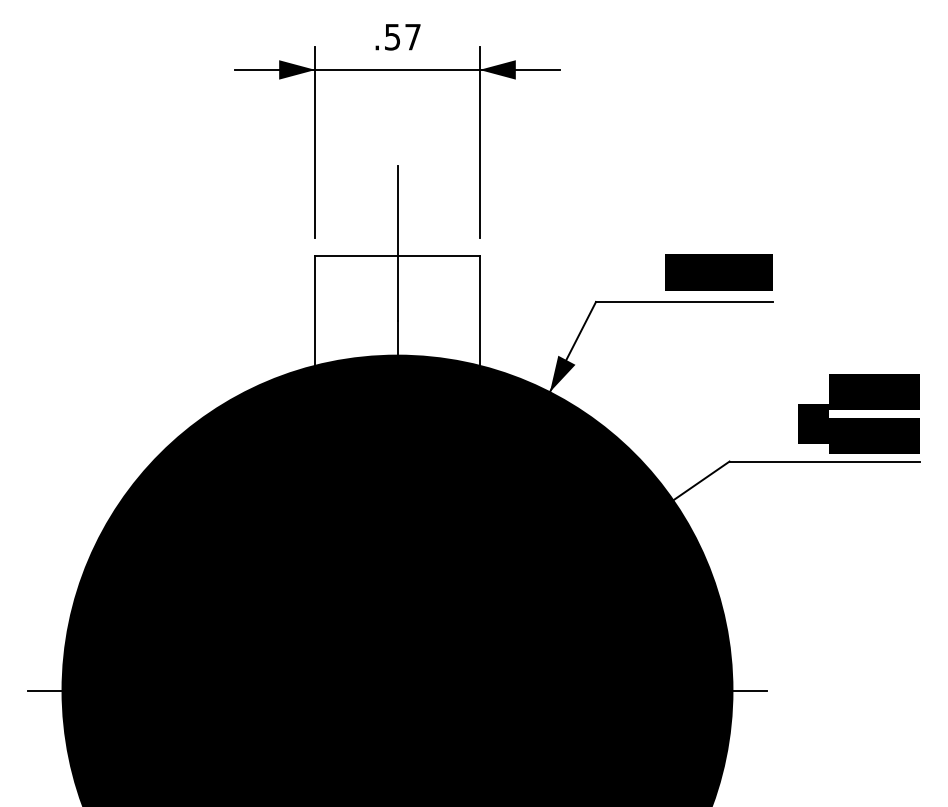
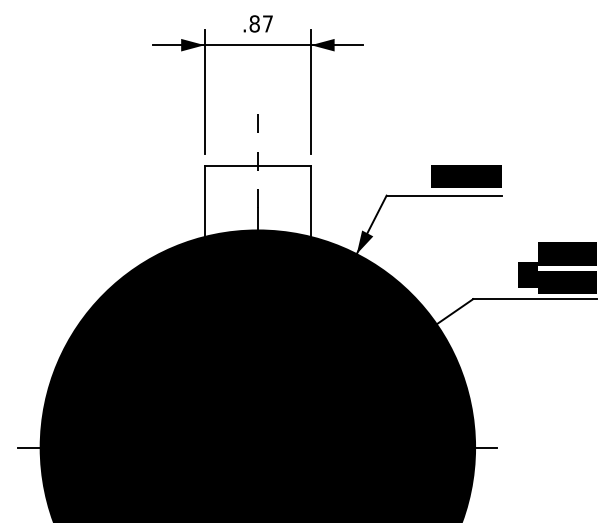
text: (392, 36) -> (254, 23), .57 -> .87
line: (396, 243) -> (257, 157), solid -> dashed

